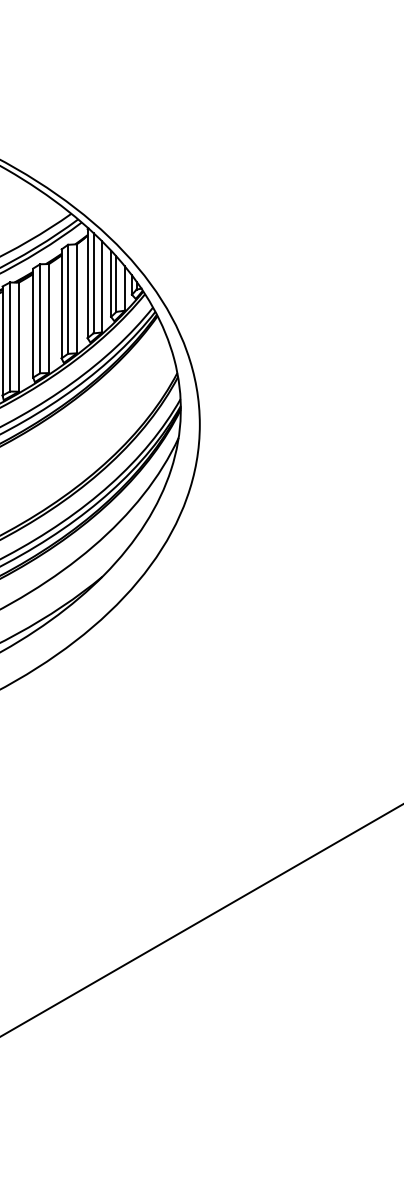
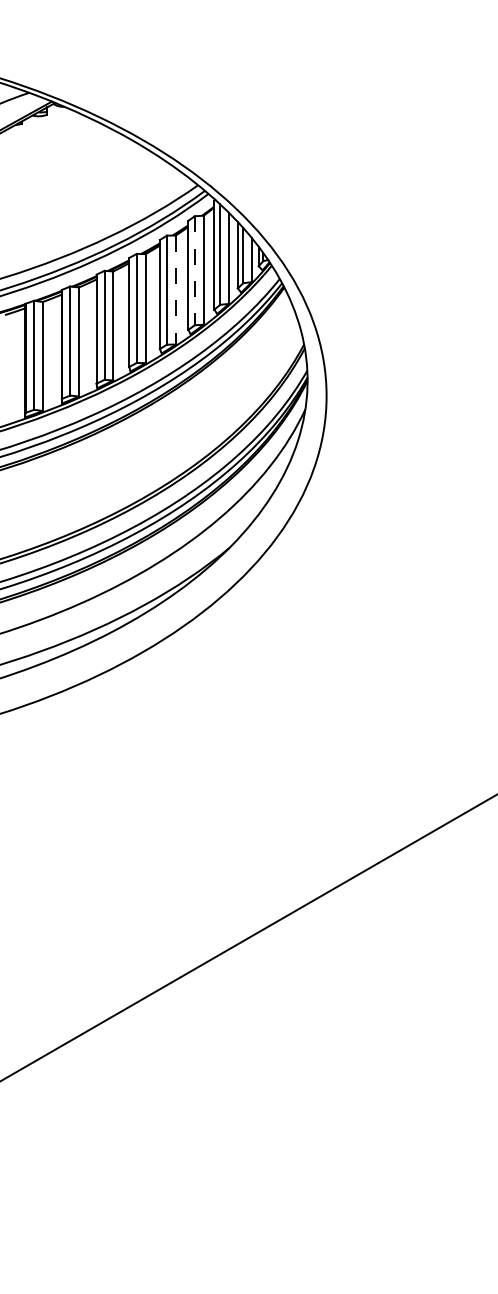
line: (67, 299) -> (194, 270), solid -> dashed
line: (48, 319) -> (175, 290), solid -> dashed

